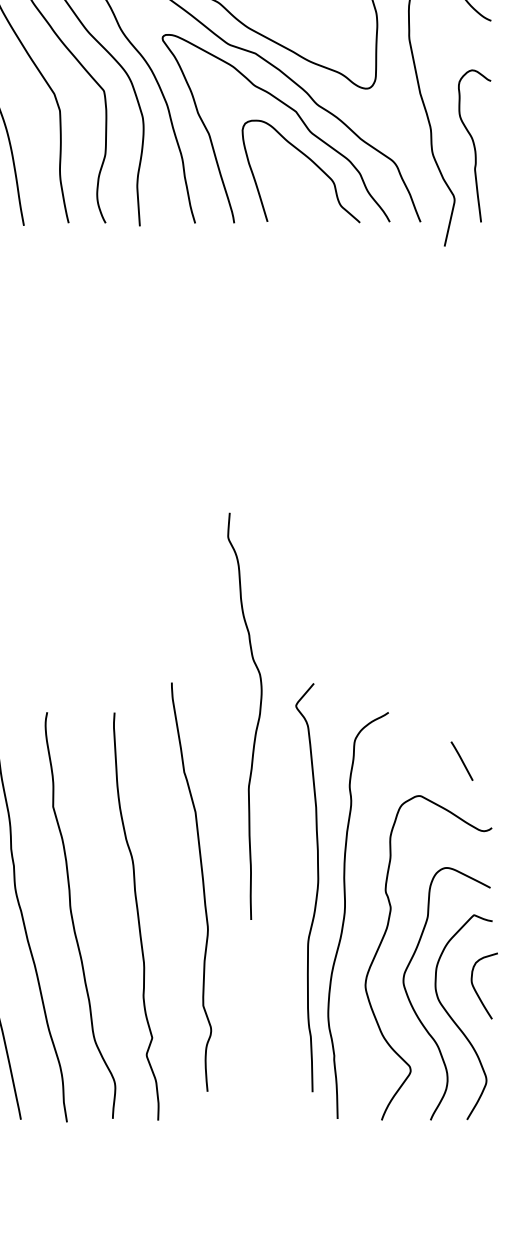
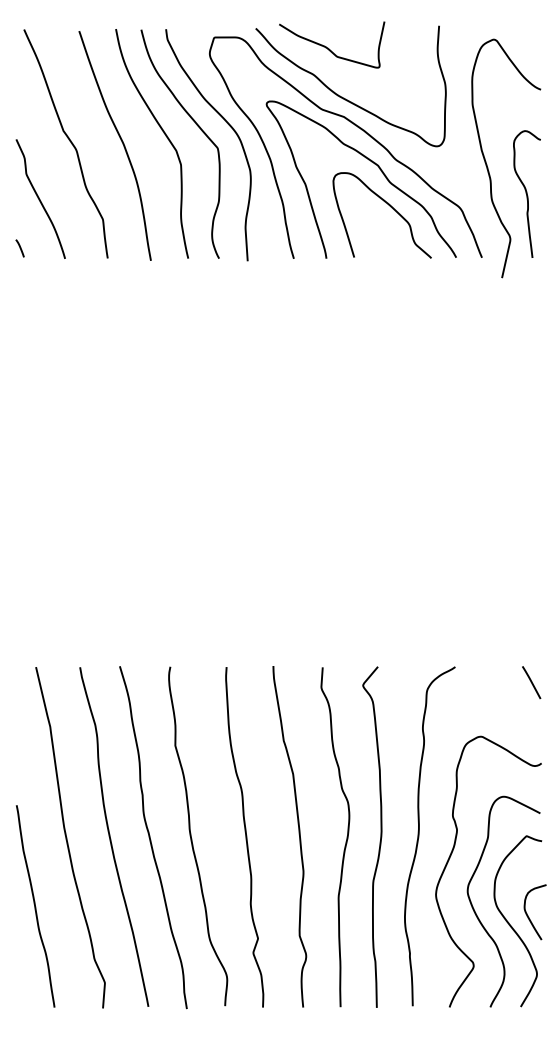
curve: (257, 721) -> (345, 841), moved
line: (461, 761) -> (531, 682), moved
curve: (201, 884) -> (298, 834), moved
curve: (316, 886) -> (380, 836), moved
curve: (476, 989) -> (528, 915), moved

